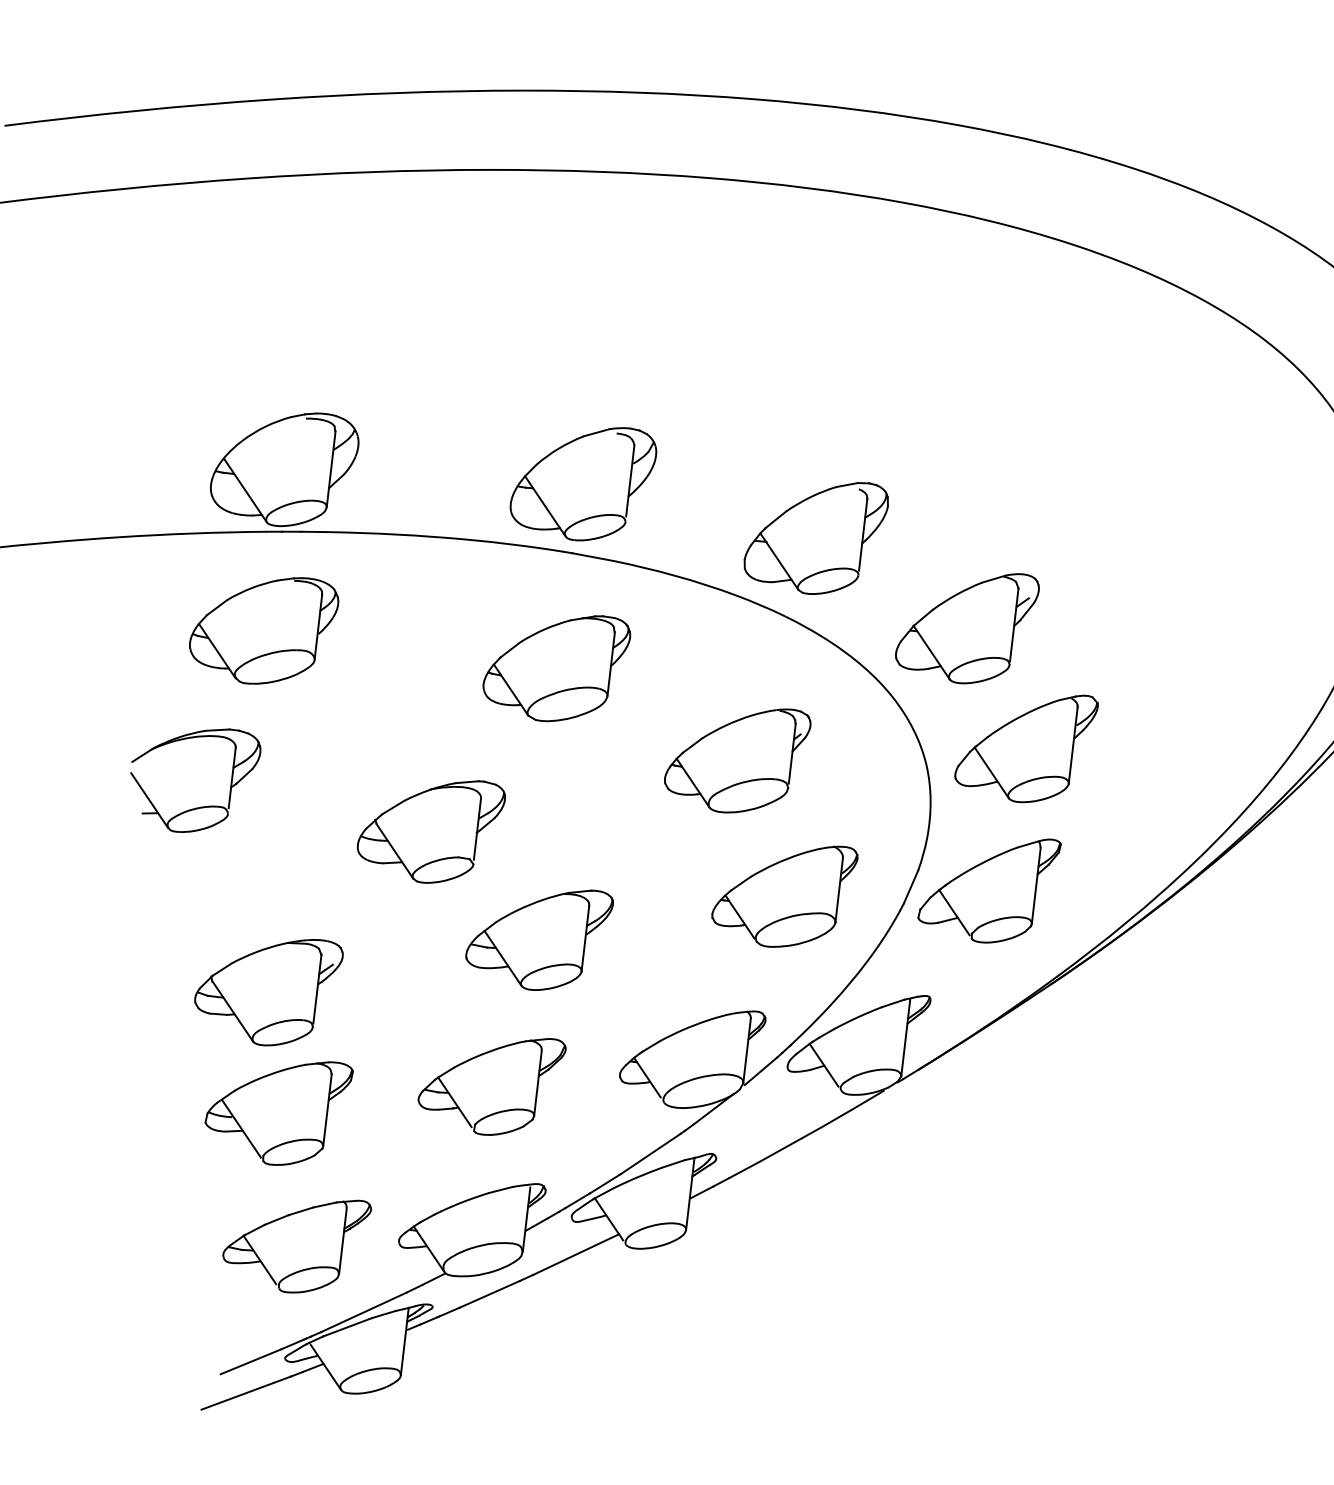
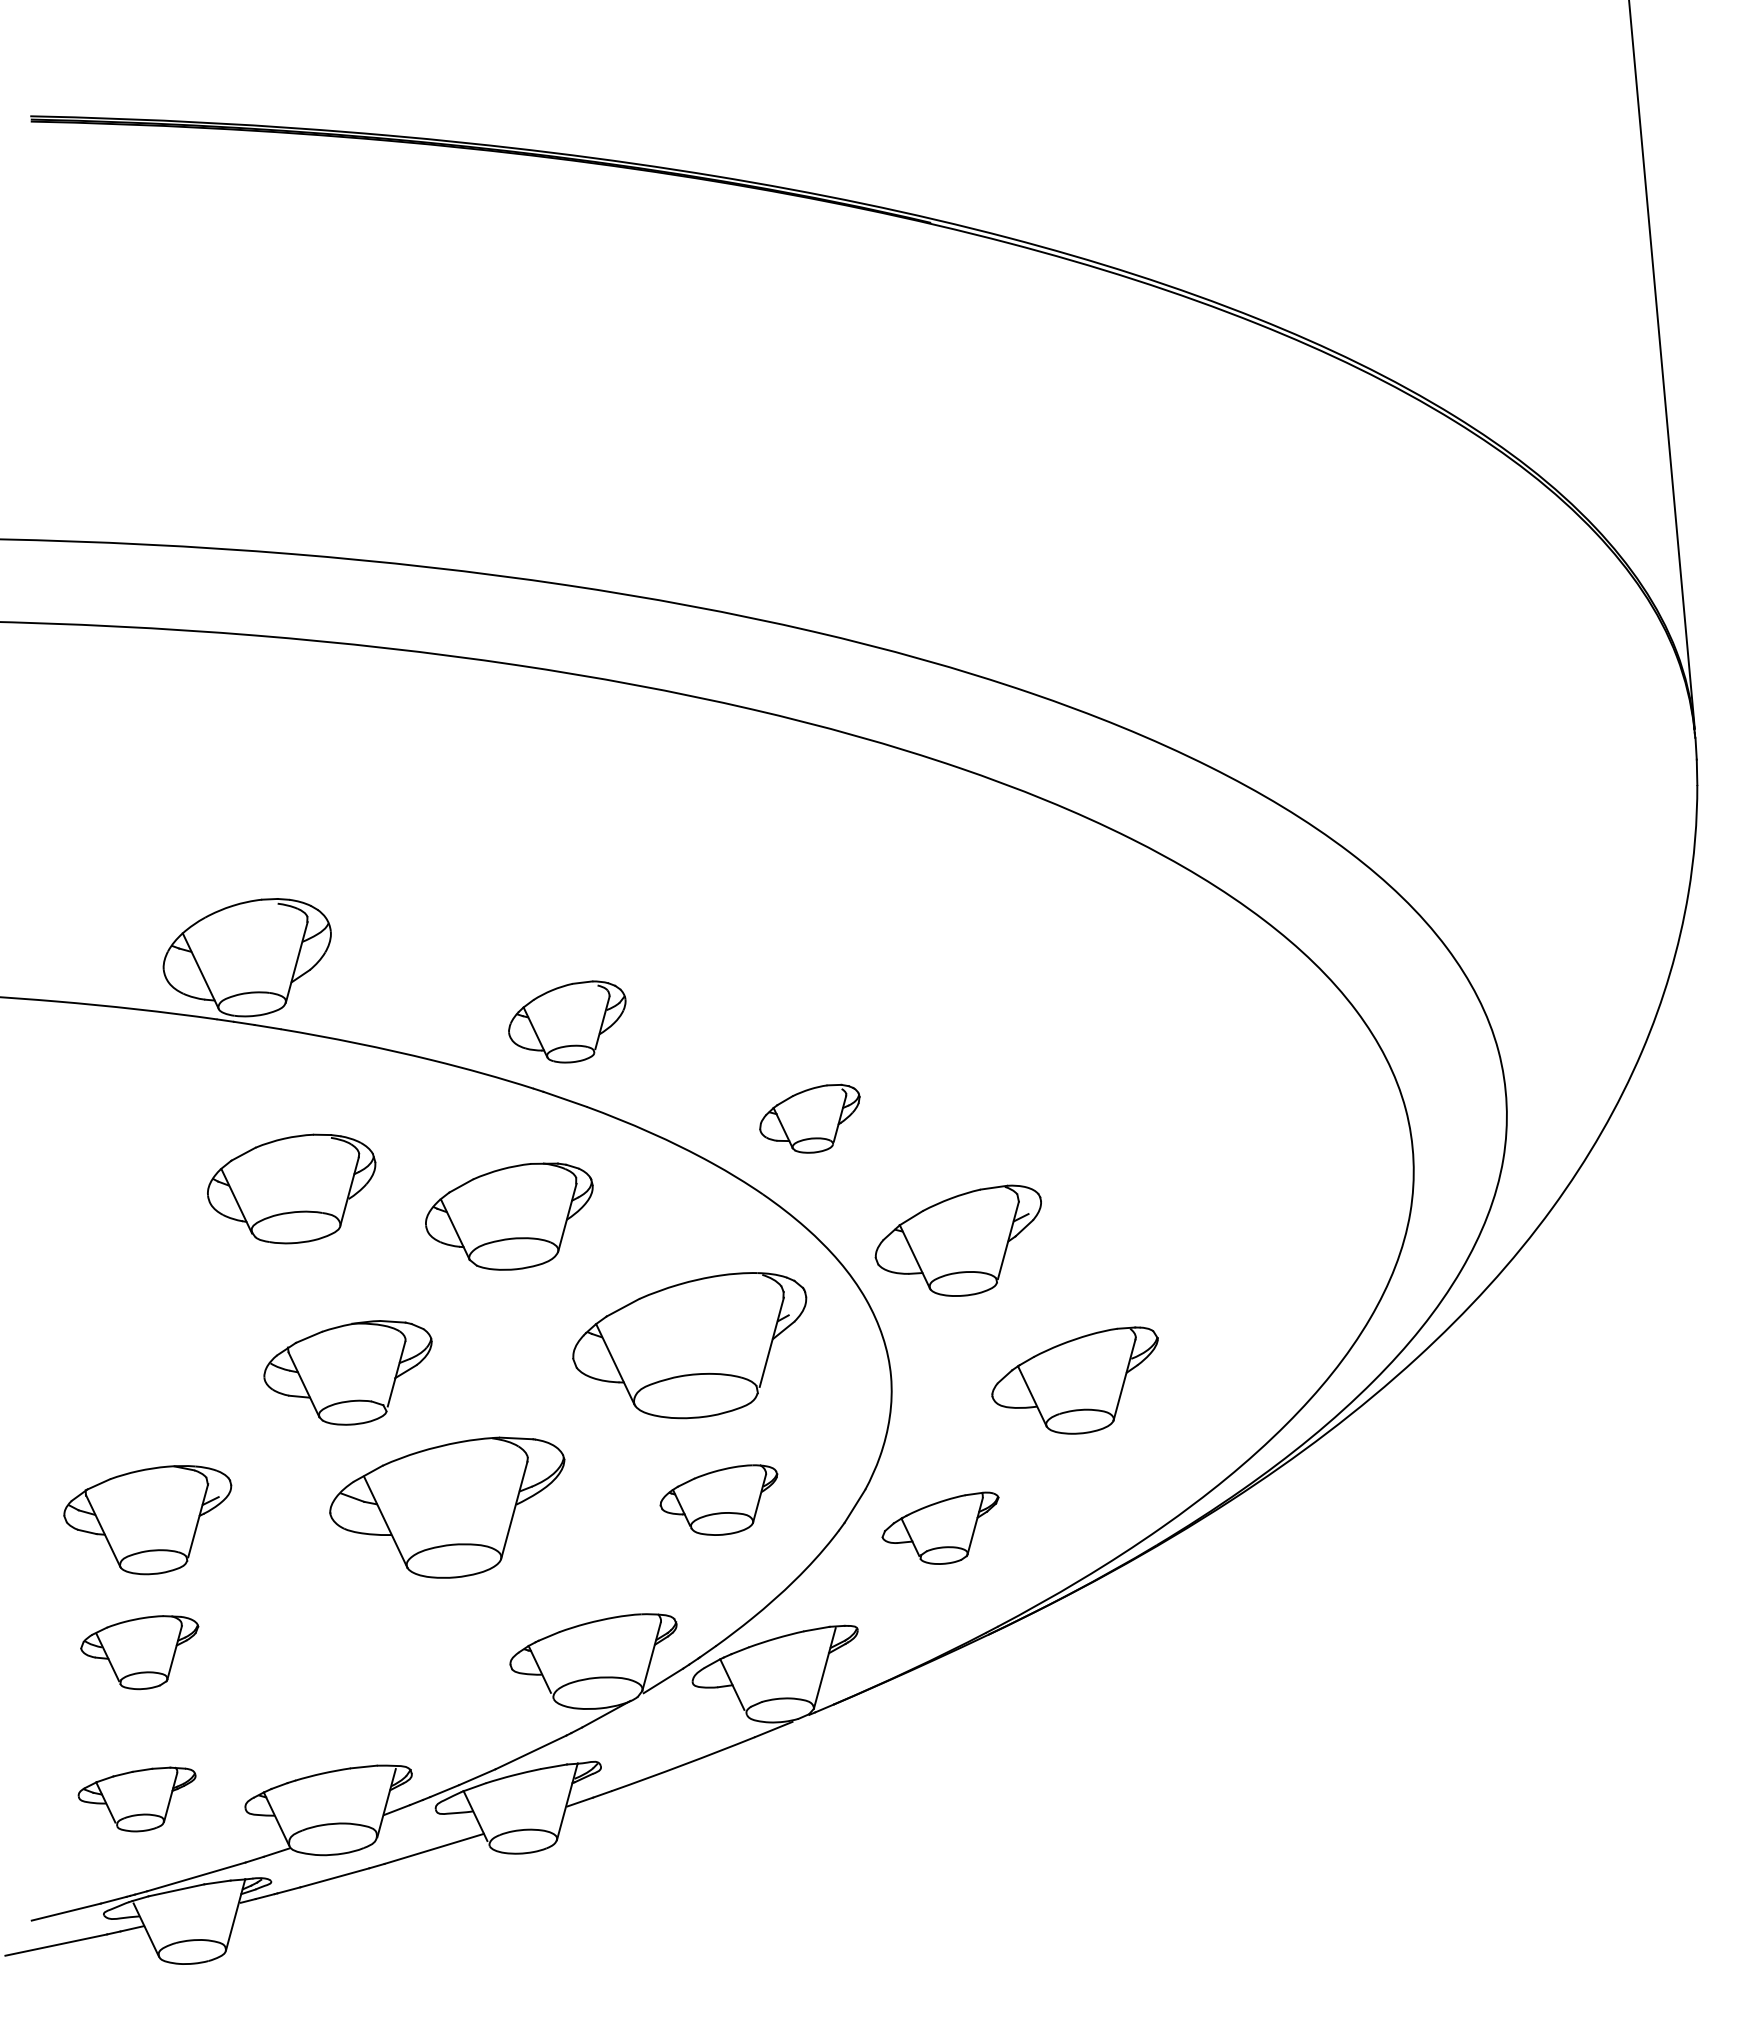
part: (584, 486) -> (567, 1021), size x0.7
part: (817, 541) -> (809, 1118), size x0.6
part: (265, 632) -> (291, 1188), moved
part: (1027, 752) -> (1074, 1380), moved
part: (739, 763) -> (689, 1345), size x1.4
part: (202, 806) -> (103, 1305), removed
part: (991, 895) -> (940, 1528), size x0.7
part: (786, 899) -> (718, 1499), size x0.7
part: (541, 943) -> (447, 1507), size x1.4
part: (494, 1090) -> (372, 1658), removed
part: (282, 1116) -> (139, 1652), size x0.7
part: (299, 1250) -> (136, 1799), size x0.7

